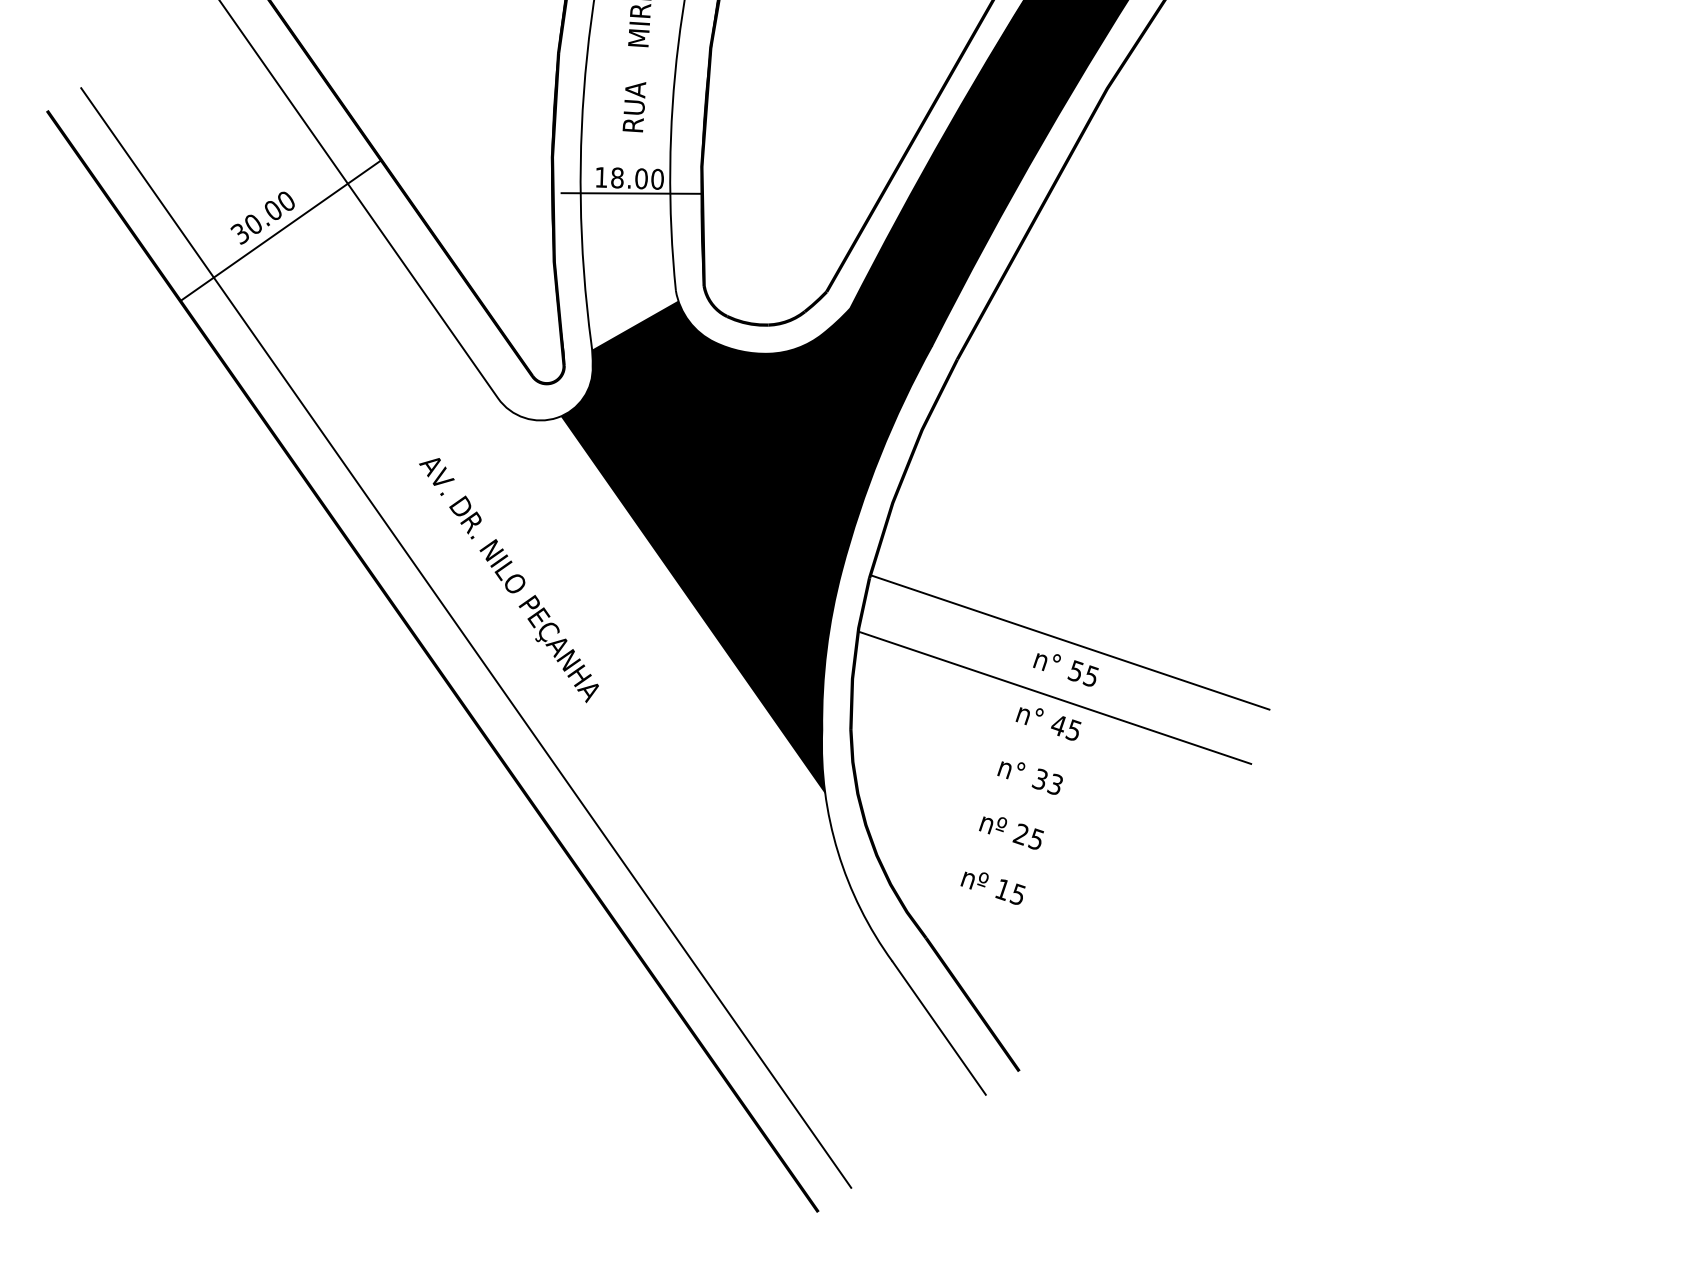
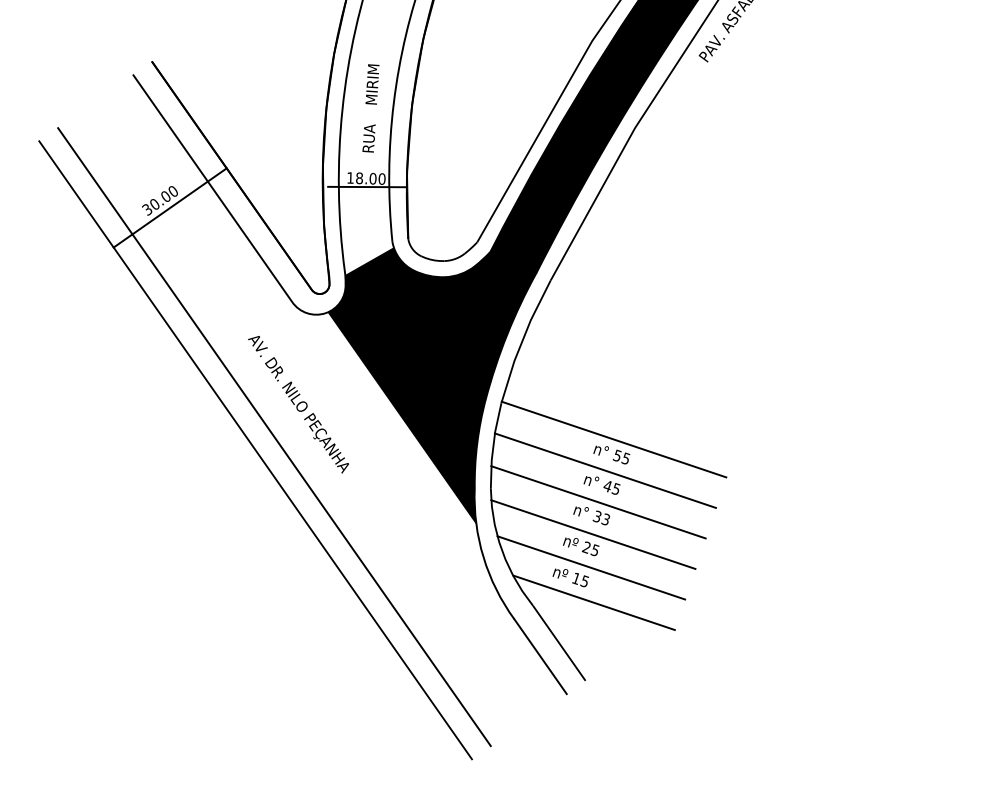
line: (1042, 754) -> (598, 502), added
line: (1033, 811) -> (593, 534), added
line: (1029, 869) -> (591, 567), added
line: (1033, 932) -> (593, 602), added

